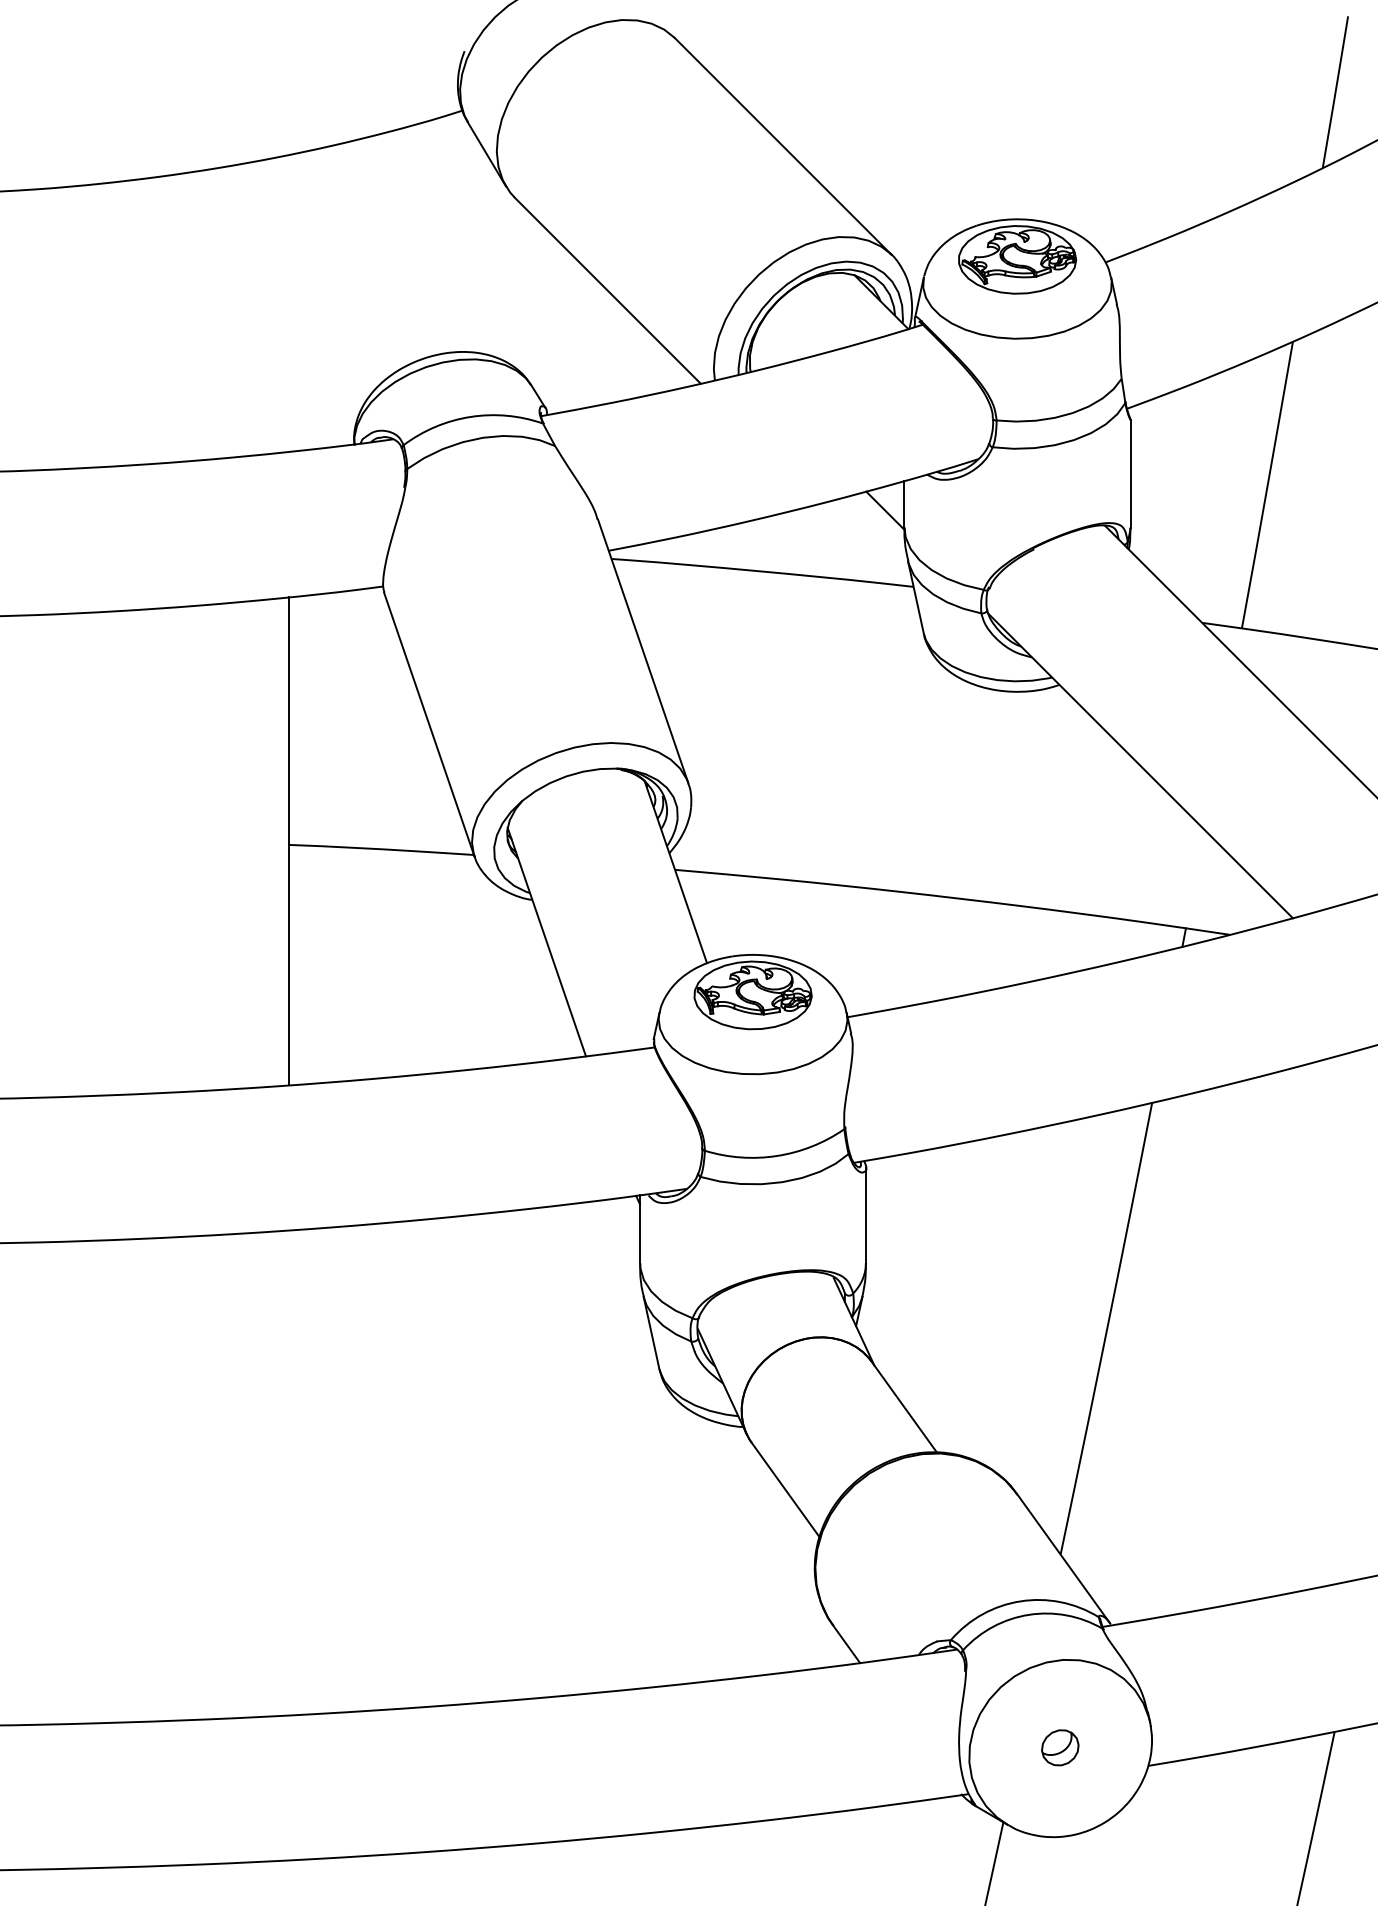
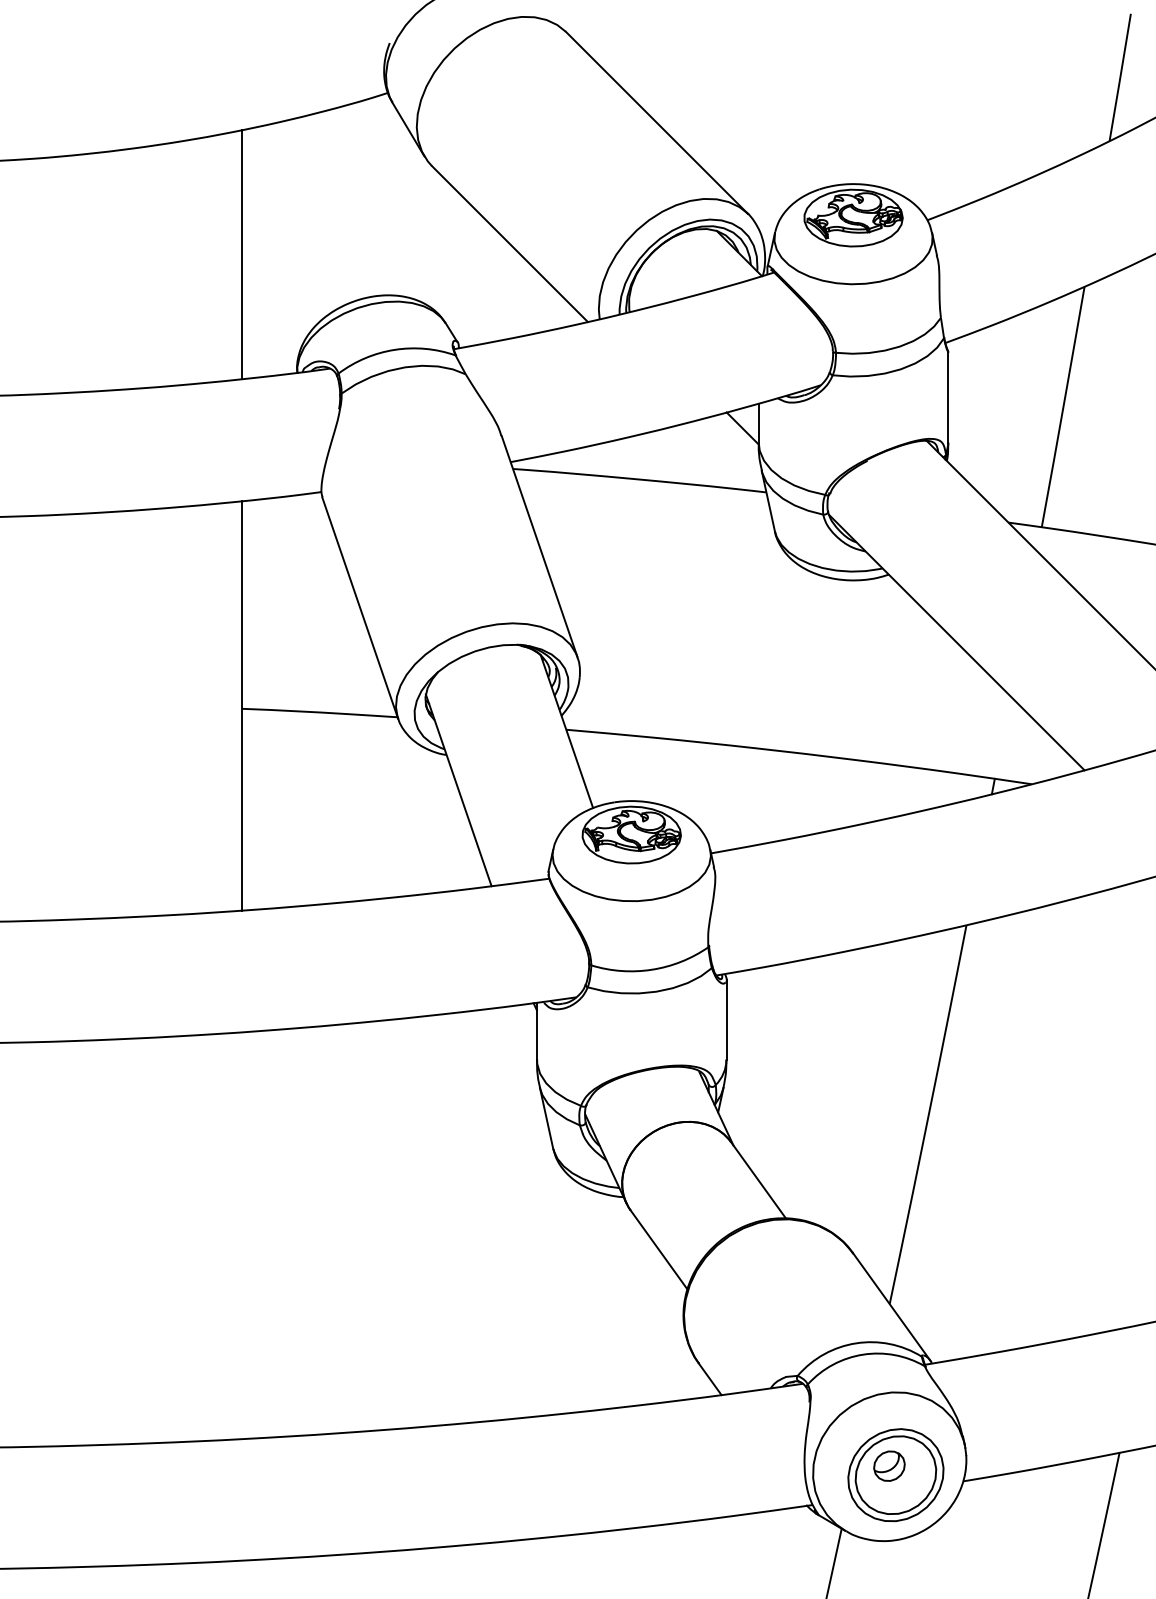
line: (289, 302) -> (242, 253), added
part: (1067, 1758) -> (895, 1475), added

